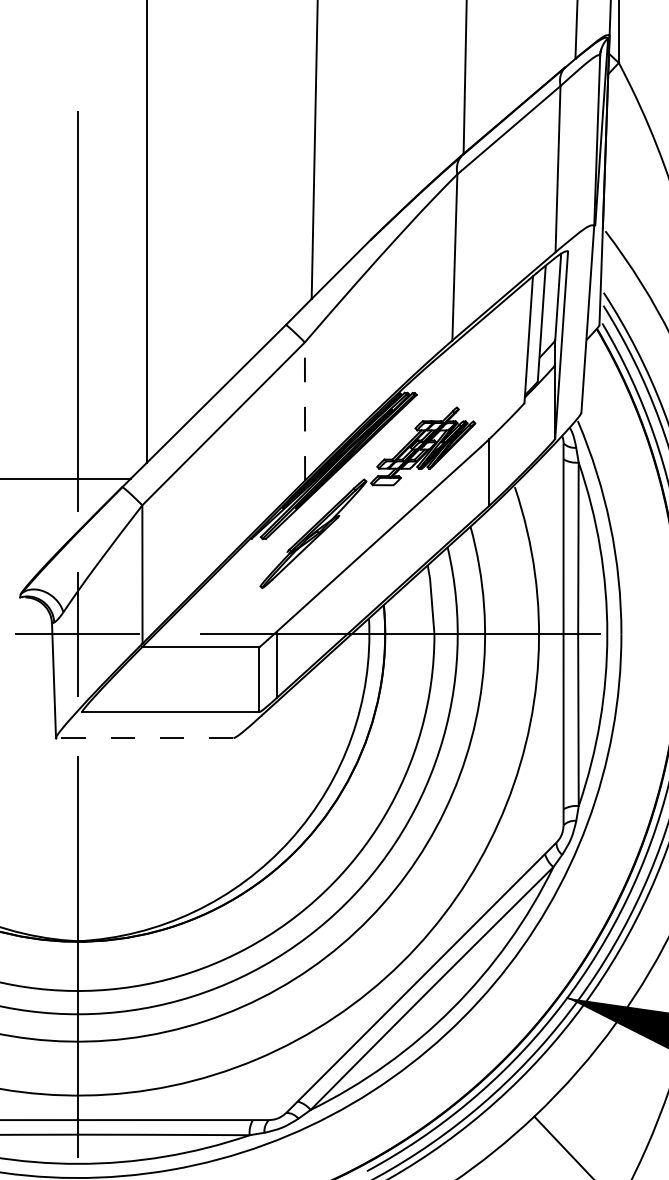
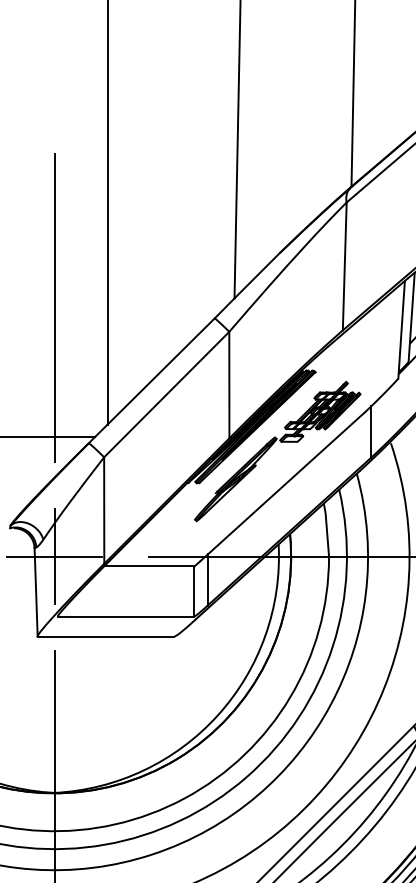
line: (304, 411) -> (228, 385), dashed -> solid
line: (144, 738) -> (105, 636), dashed -> solid

